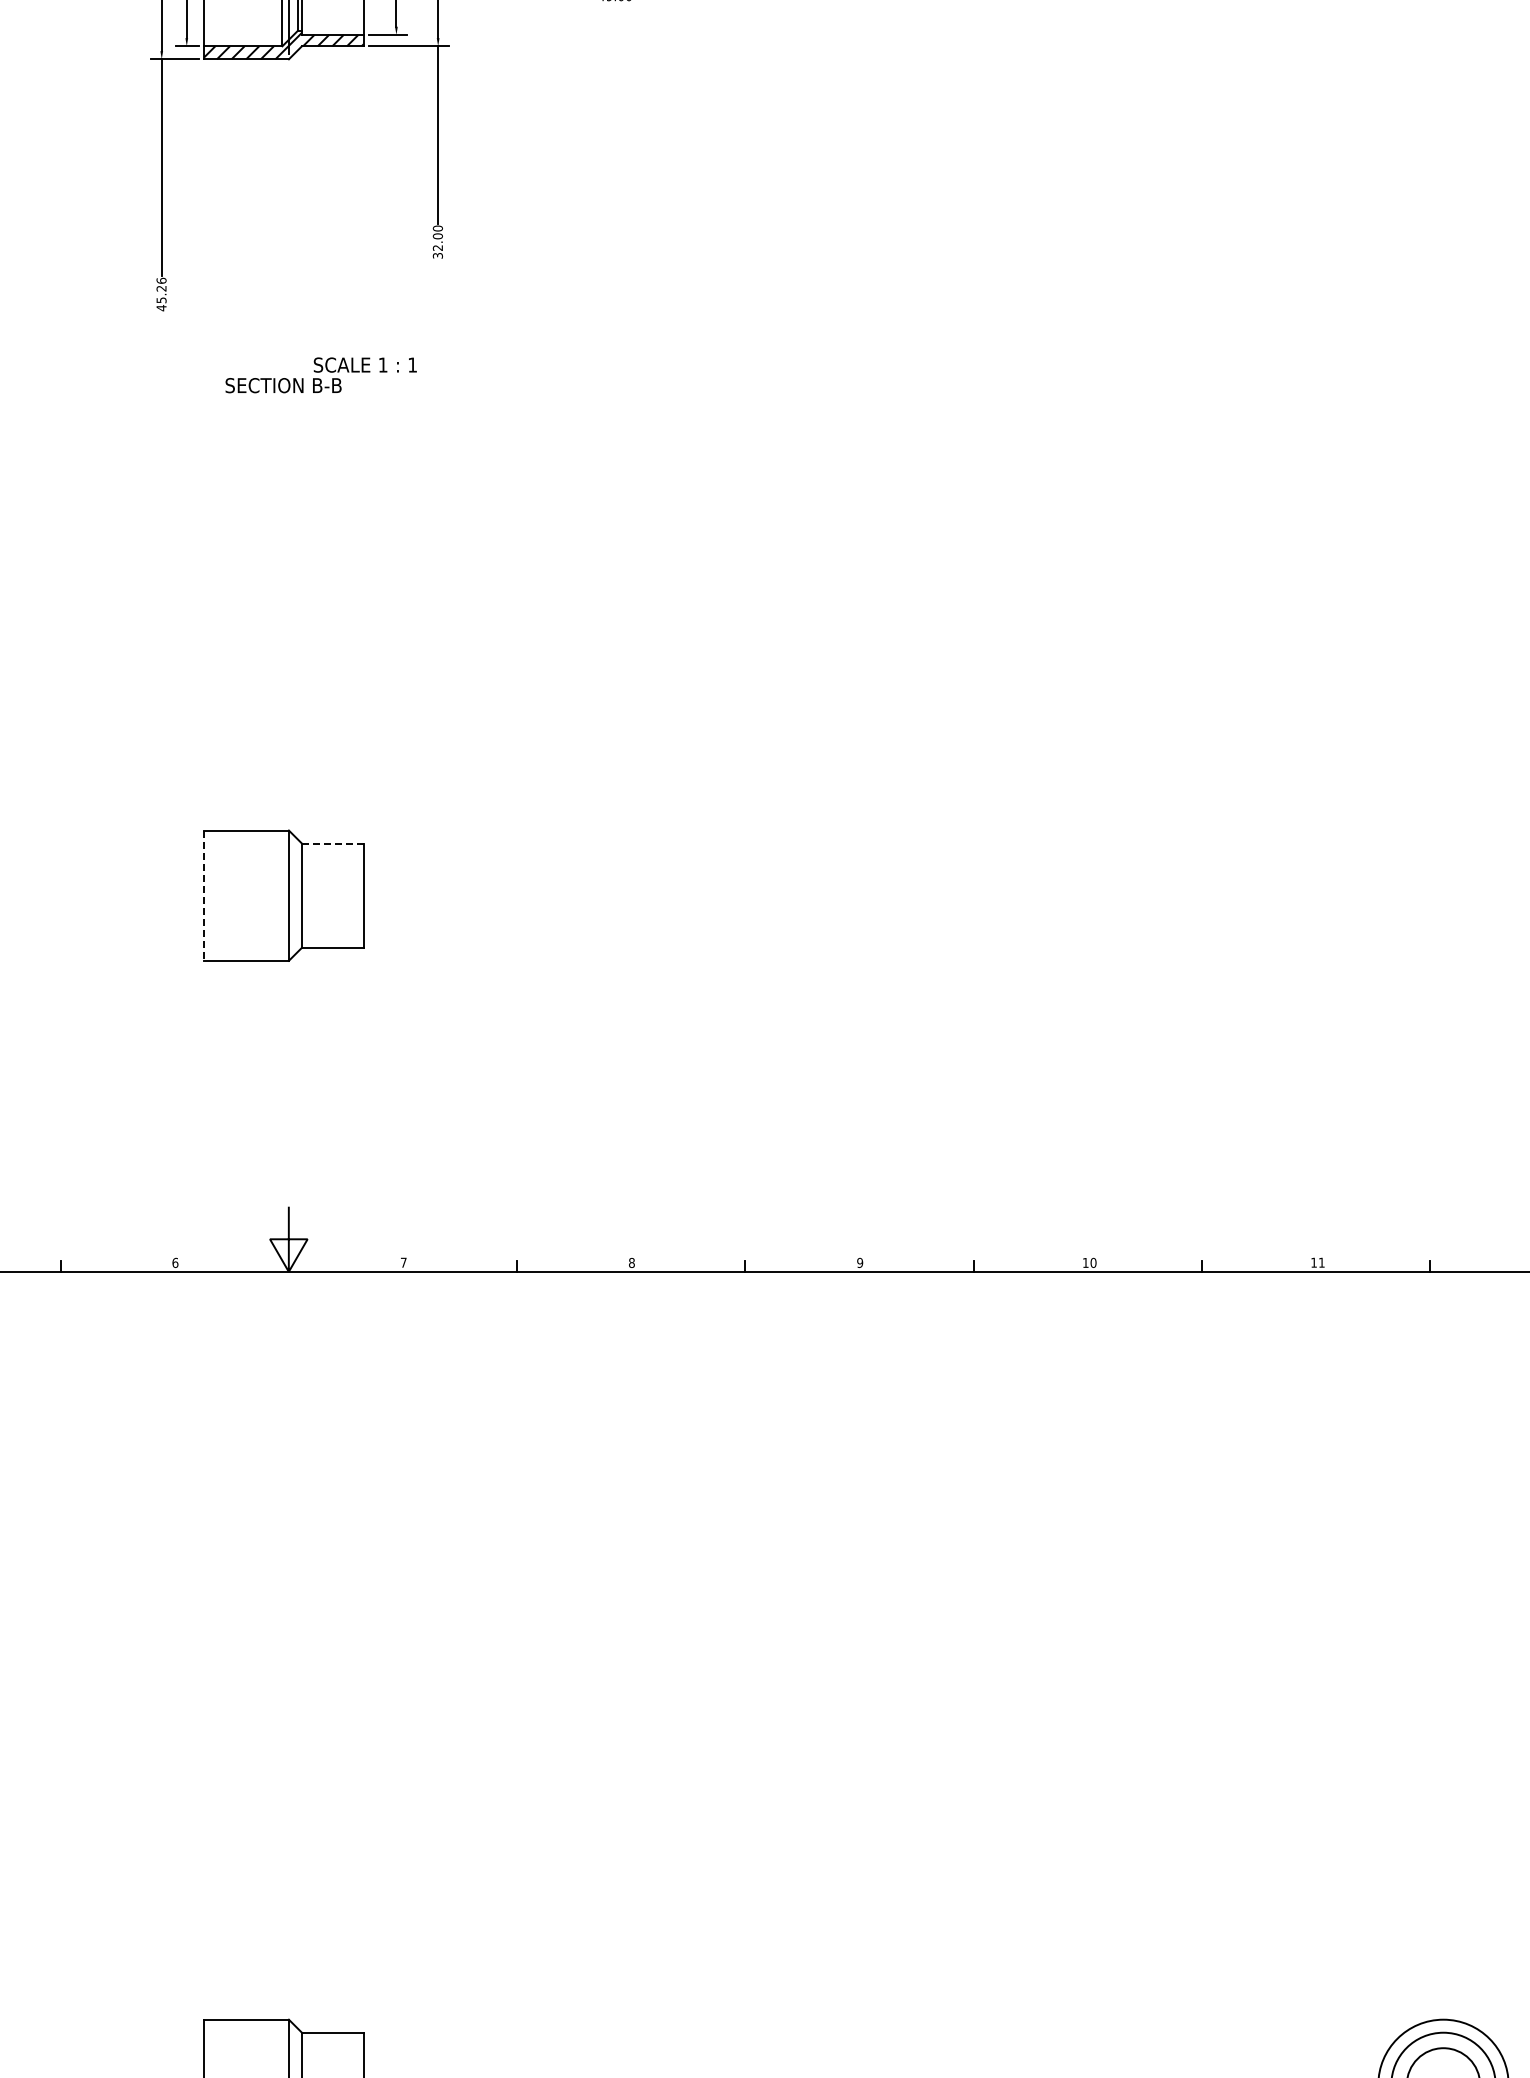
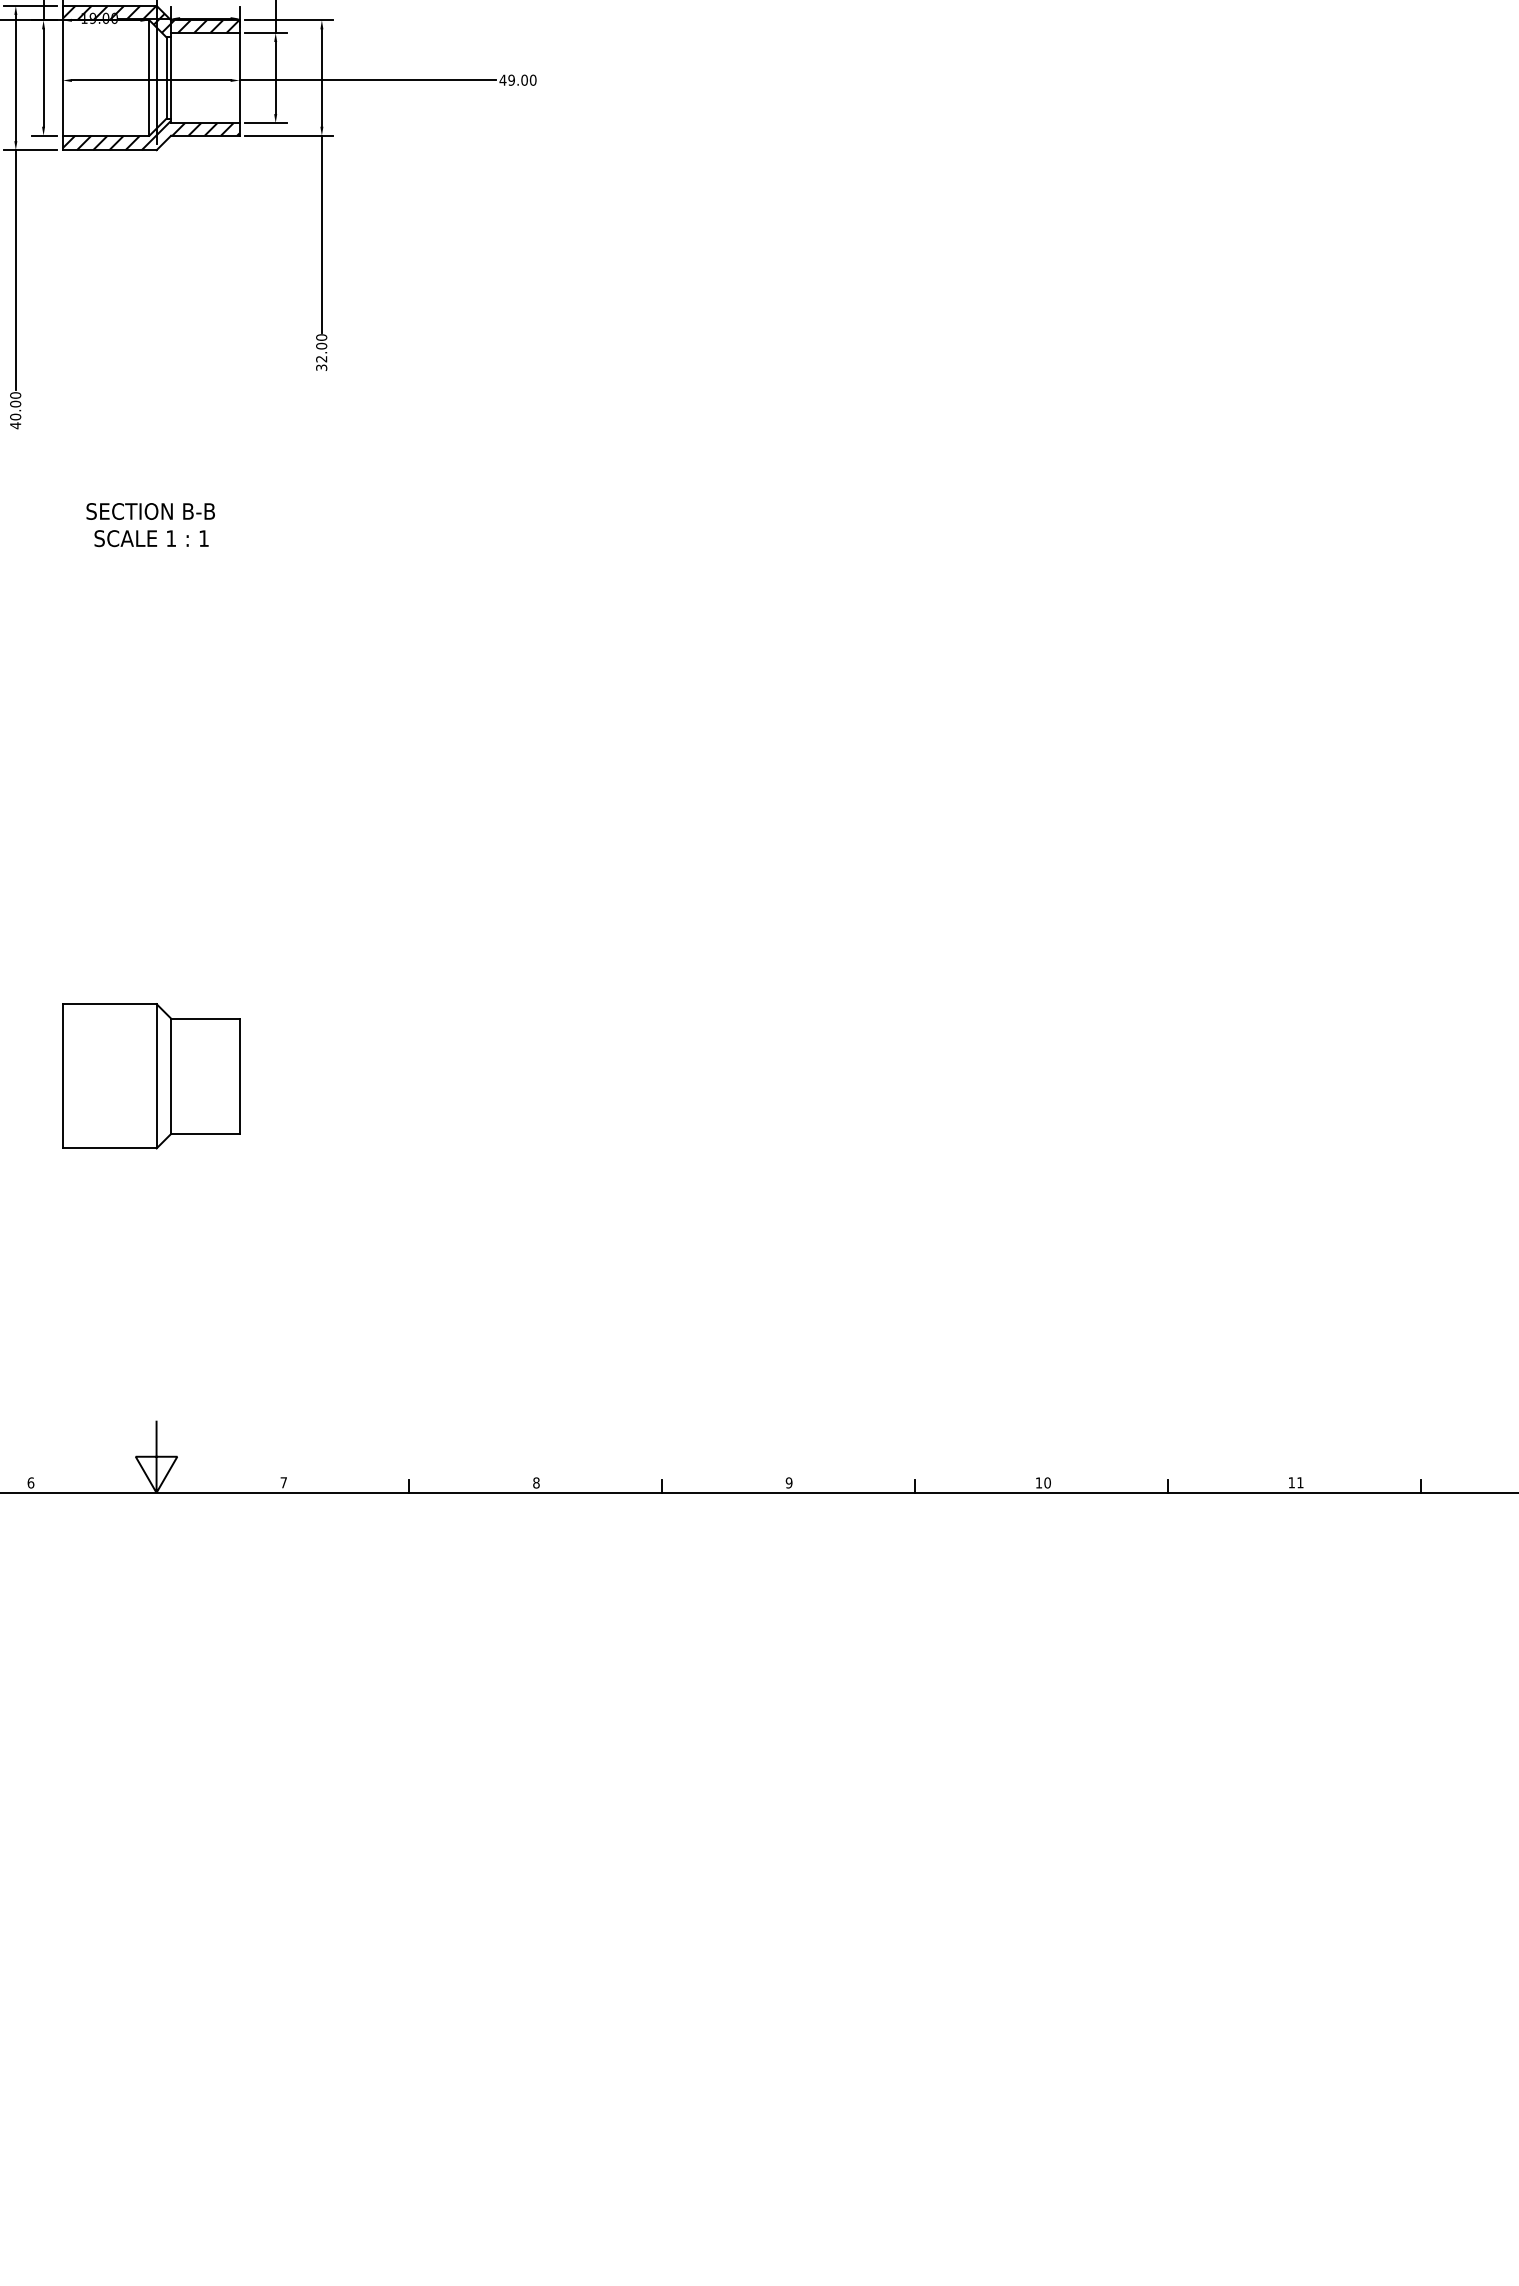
text: (161, 290) -> (15, 406), 45.26 -> 40.00
text: (364, 364) -> (150, 537), moved
line: (332, 843) -> (204, 1018), dashed -> solid
line: (204, 896) -> (63, 1077), dashed -> solid

